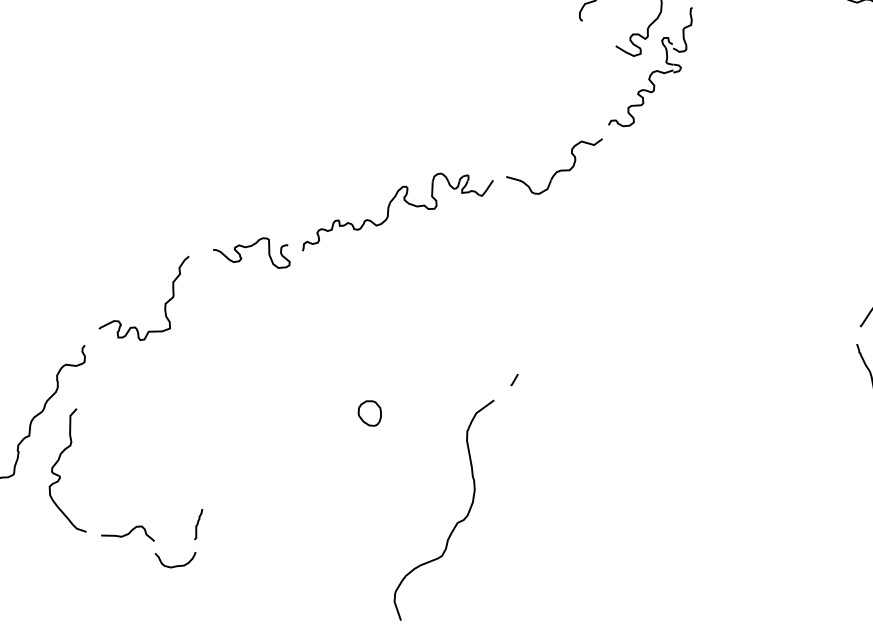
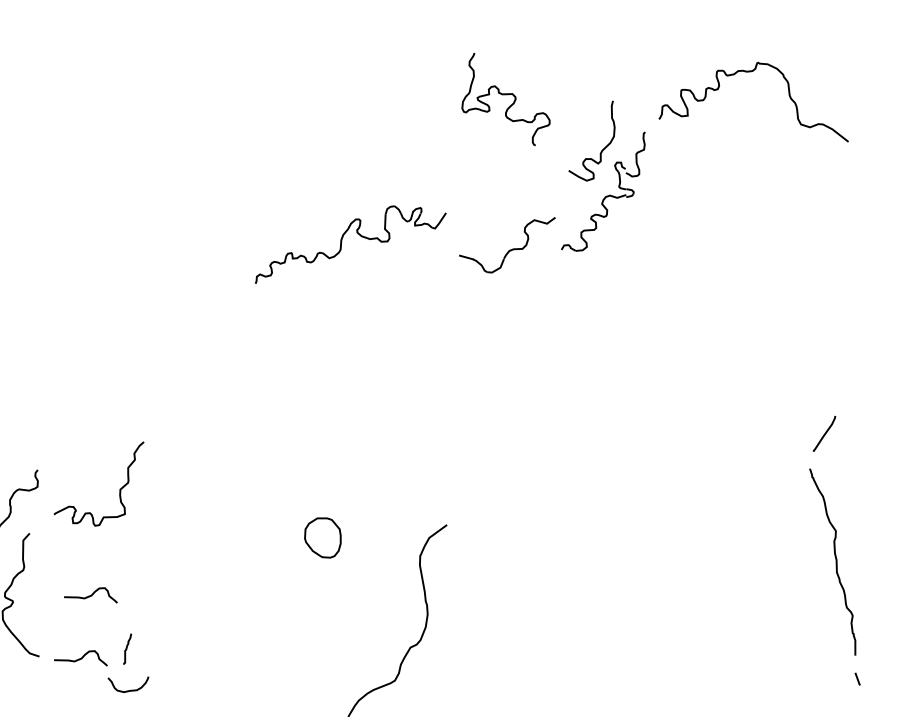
part: (554, 166) -> (507, 245), moved
part: (389, 209) -> (342, 242), moved
part: (251, 252) -> (204, 377), removed
curve: (164, 303) -> (119, 489), moved
line: (514, 379) -> (467, 504), removed
part: (369, 413) -> (322, 538), size x1.6
curve: (137, 470) -> (90, 595), added
curve: (198, 523) -> (127, 648), moved

